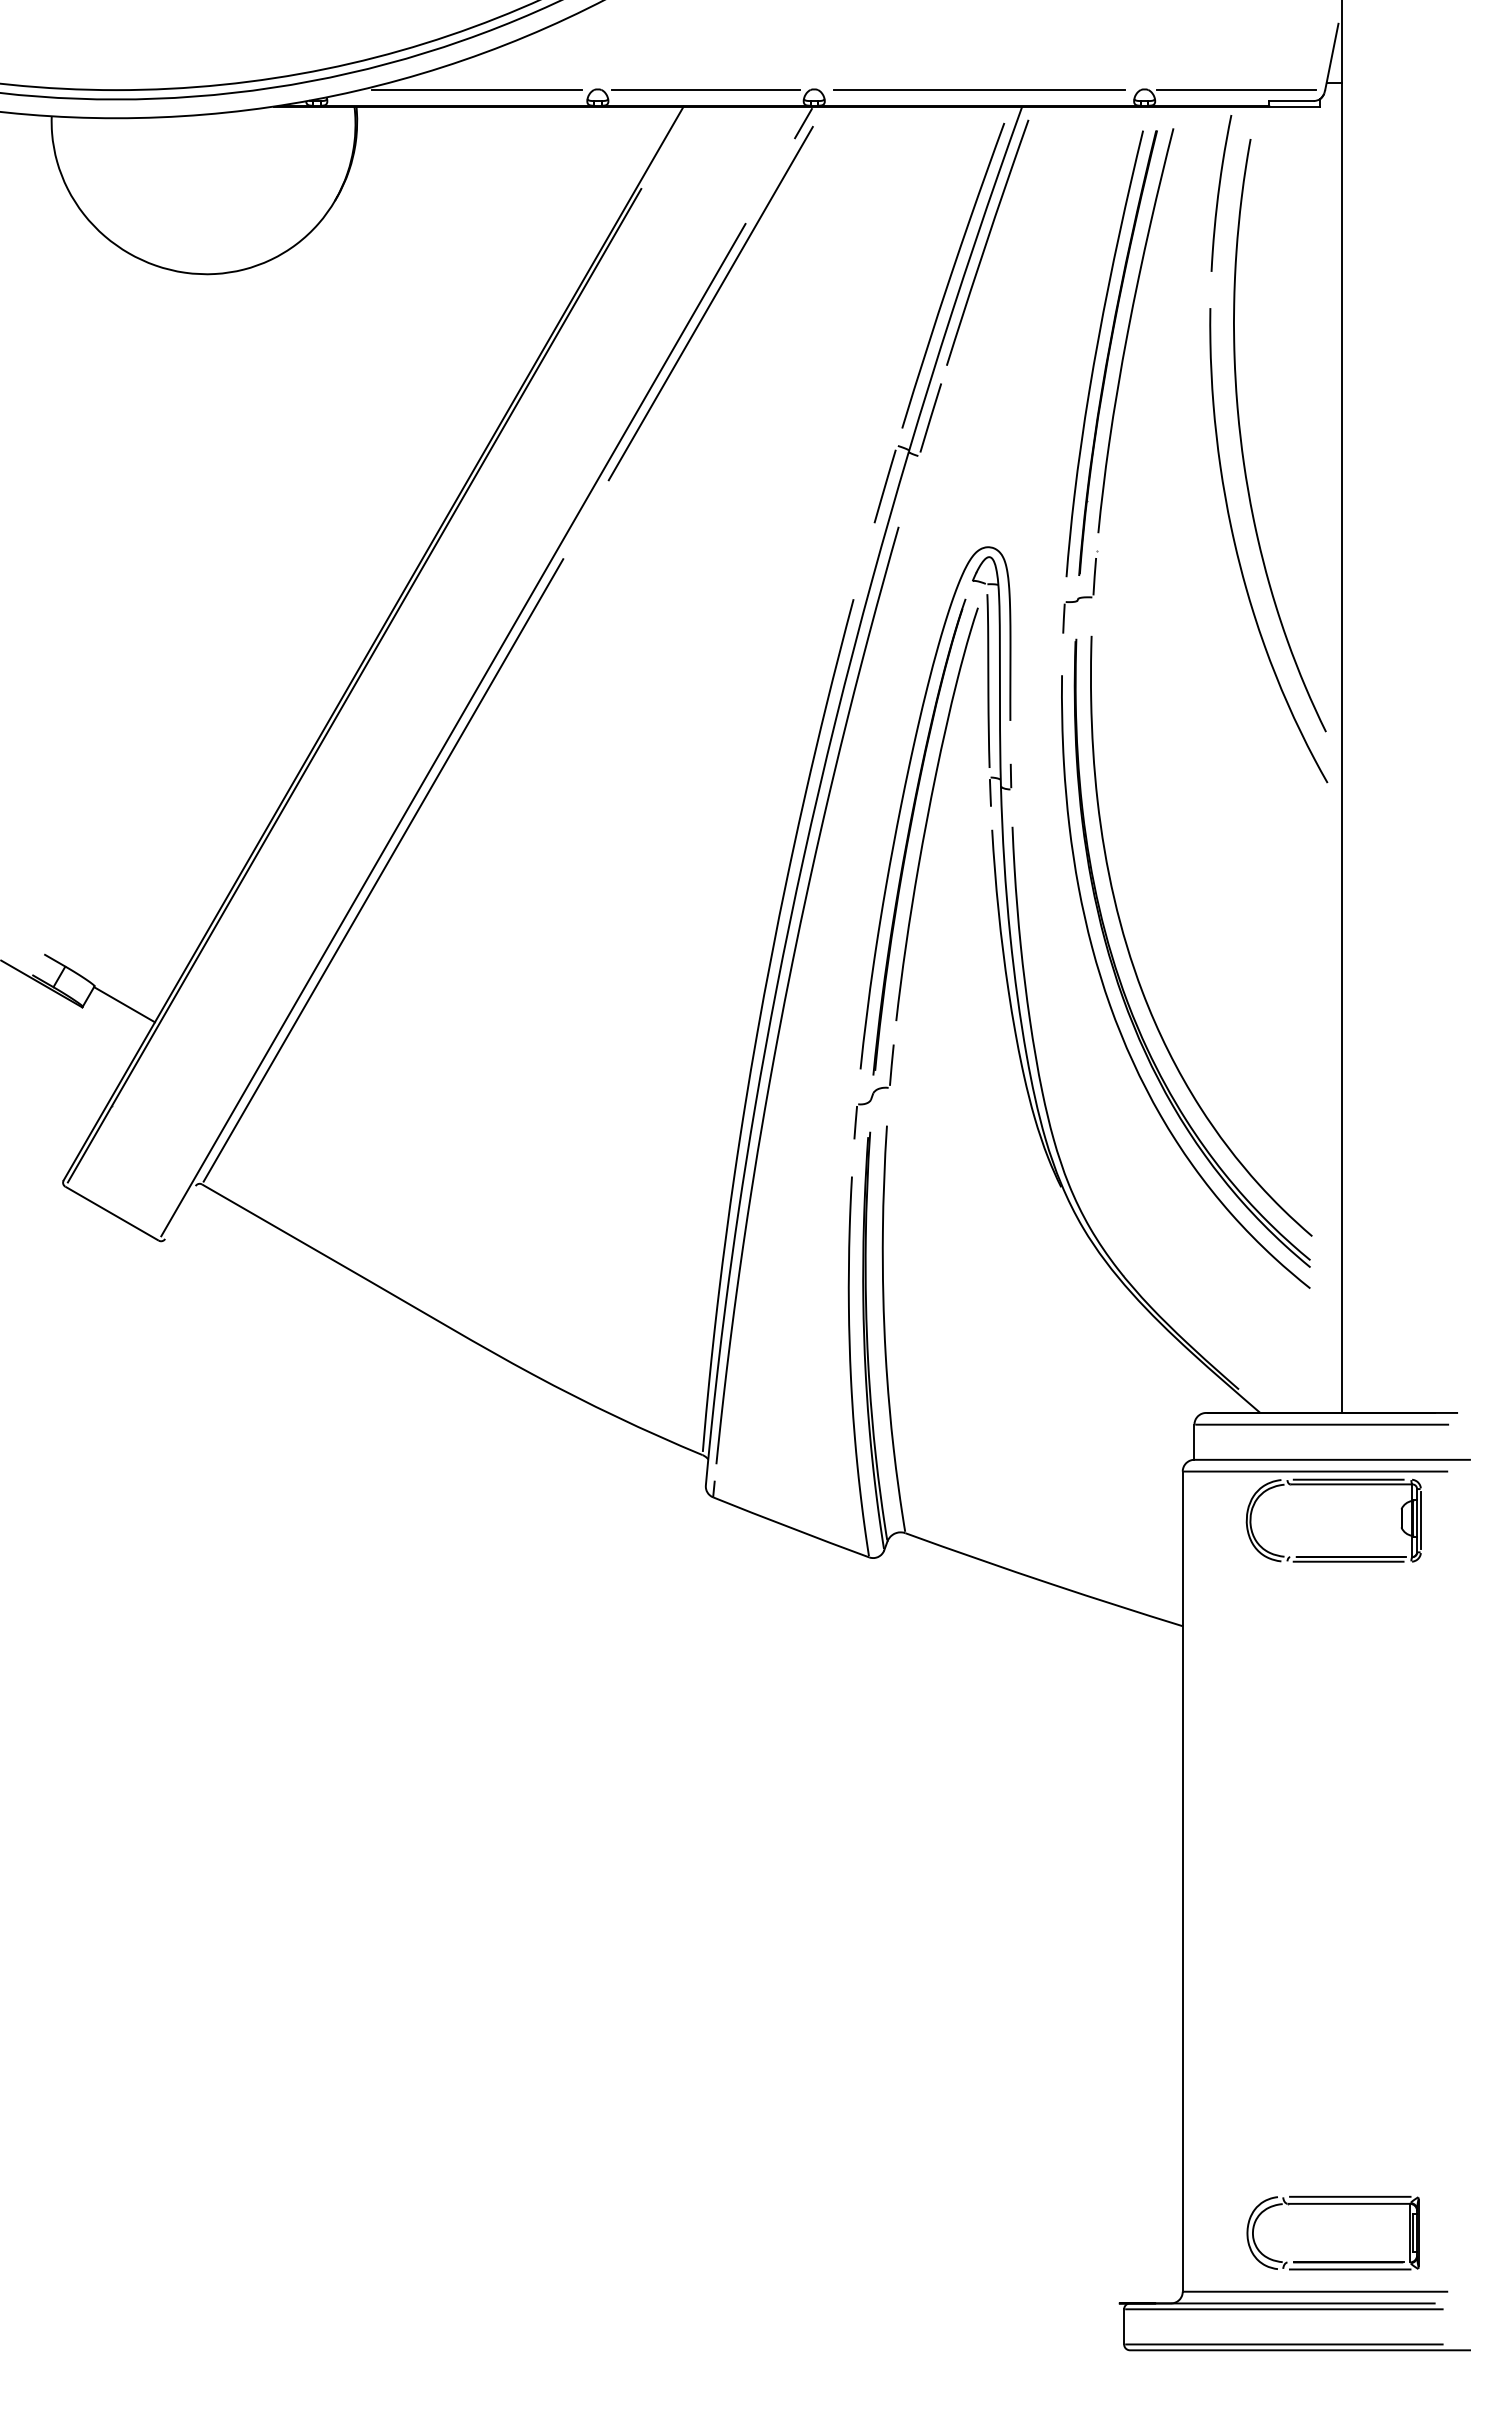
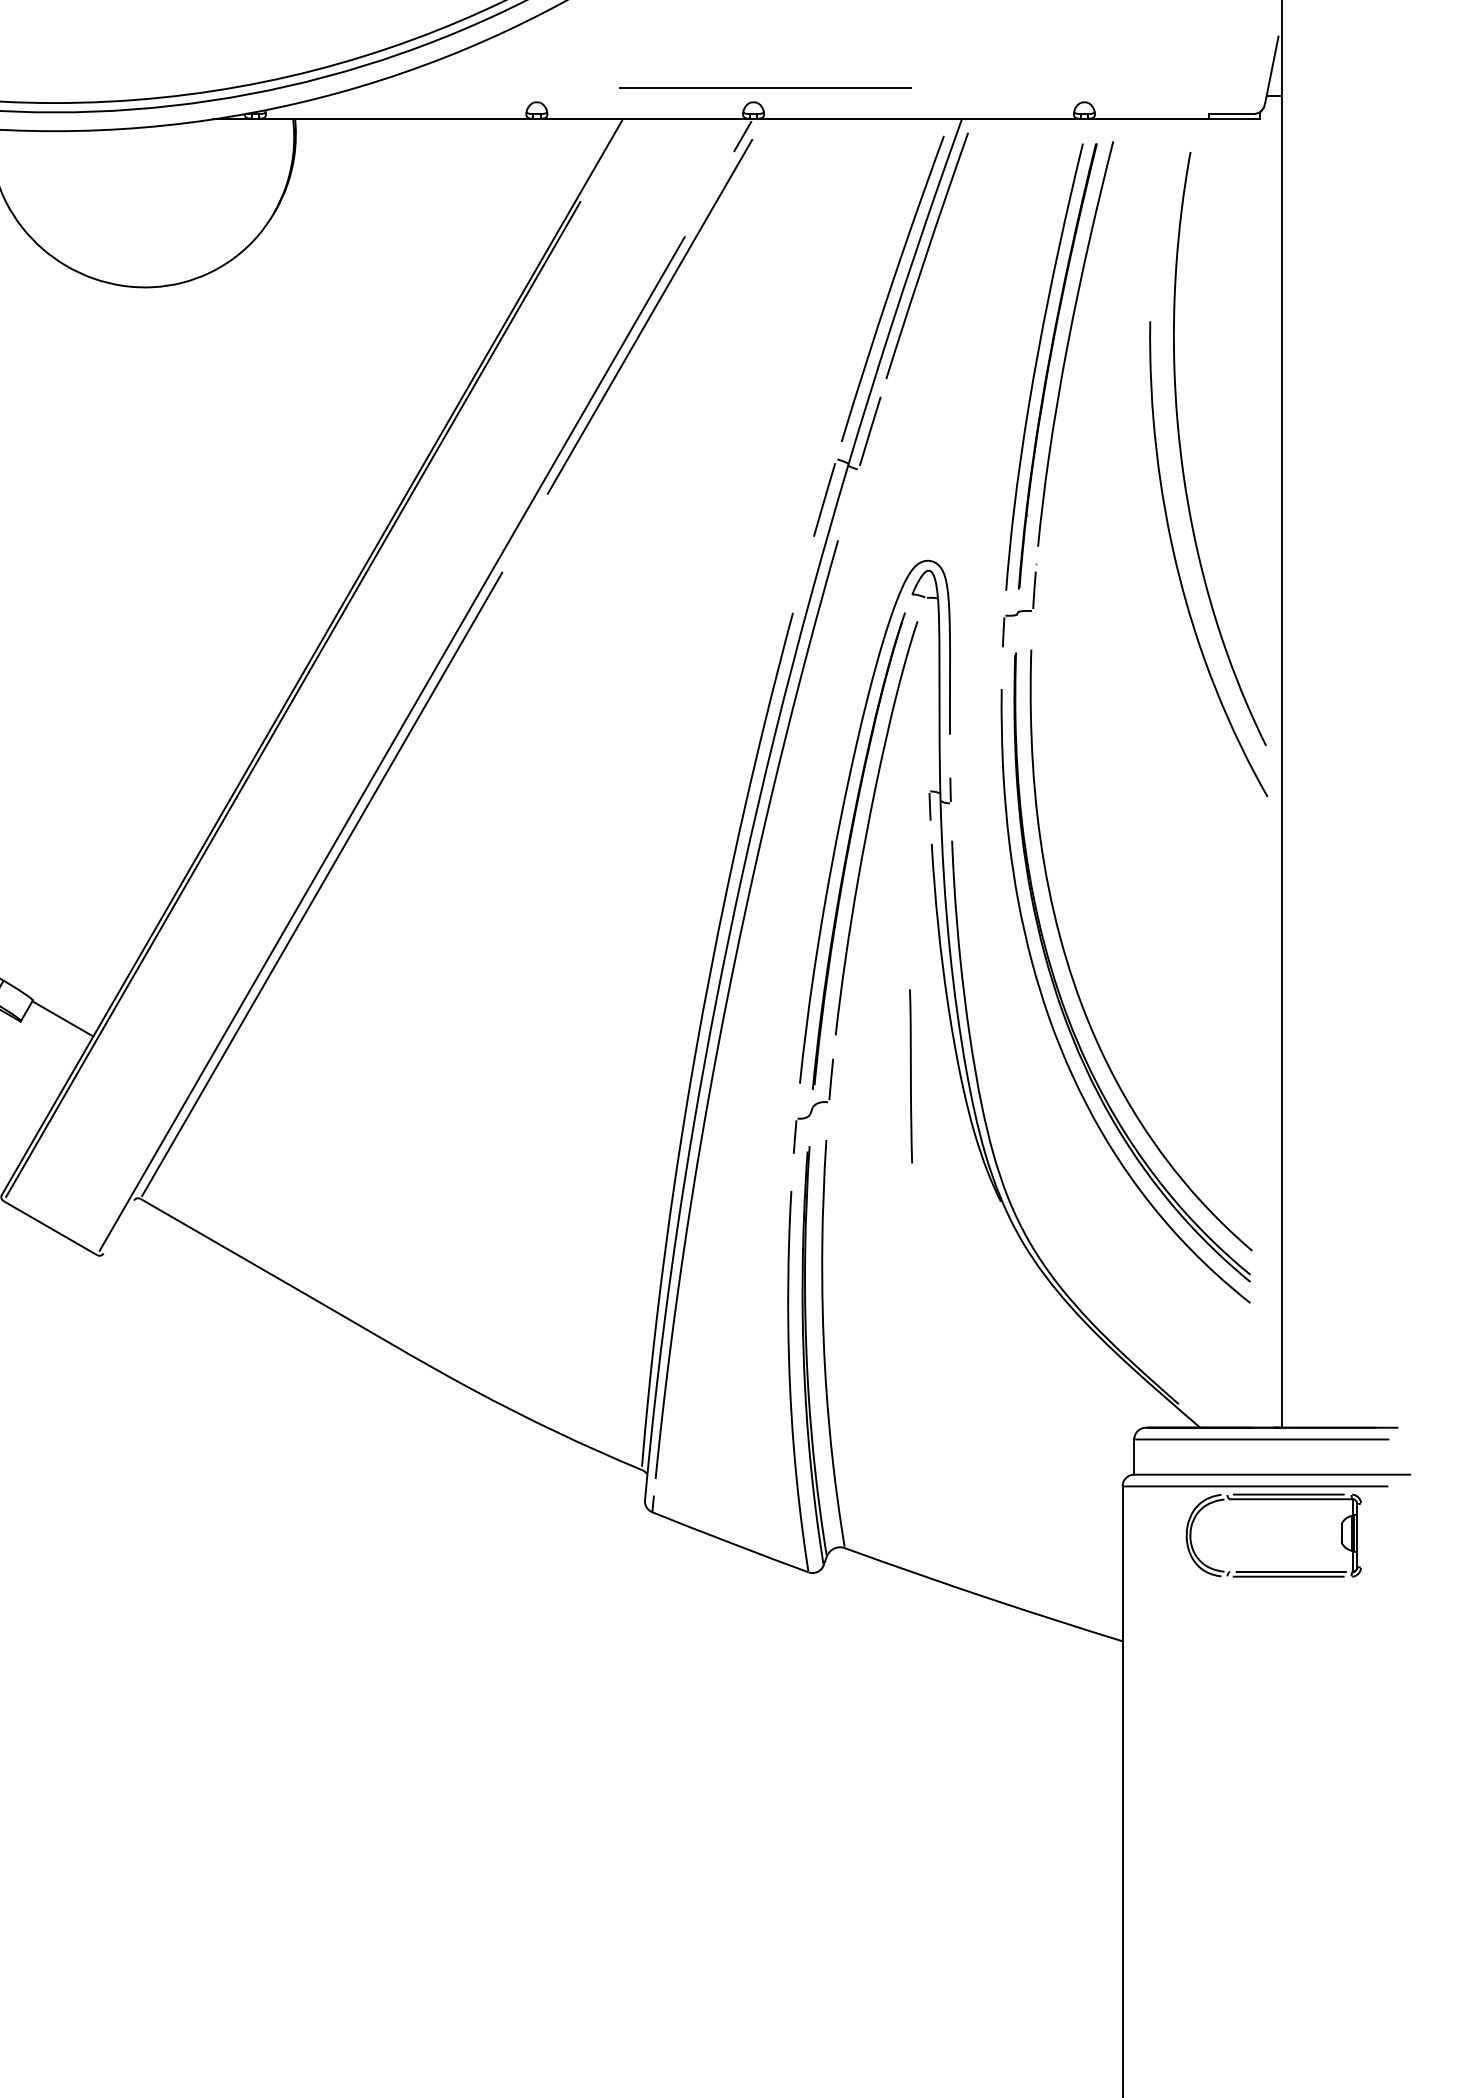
line: (979, 89) -> (765, 87), moved
line: (476, 90) -> (415, 103), removed
line: (706, 90) -> (645, 103), removed
line: (1236, 90) -> (1176, 103), removed
curve: (1219, 193) -> (1159, 206), removed
line: (988, 680) -> (911, 1075), moved
line: (1420, 1520) -> (1360, 1535), removed

